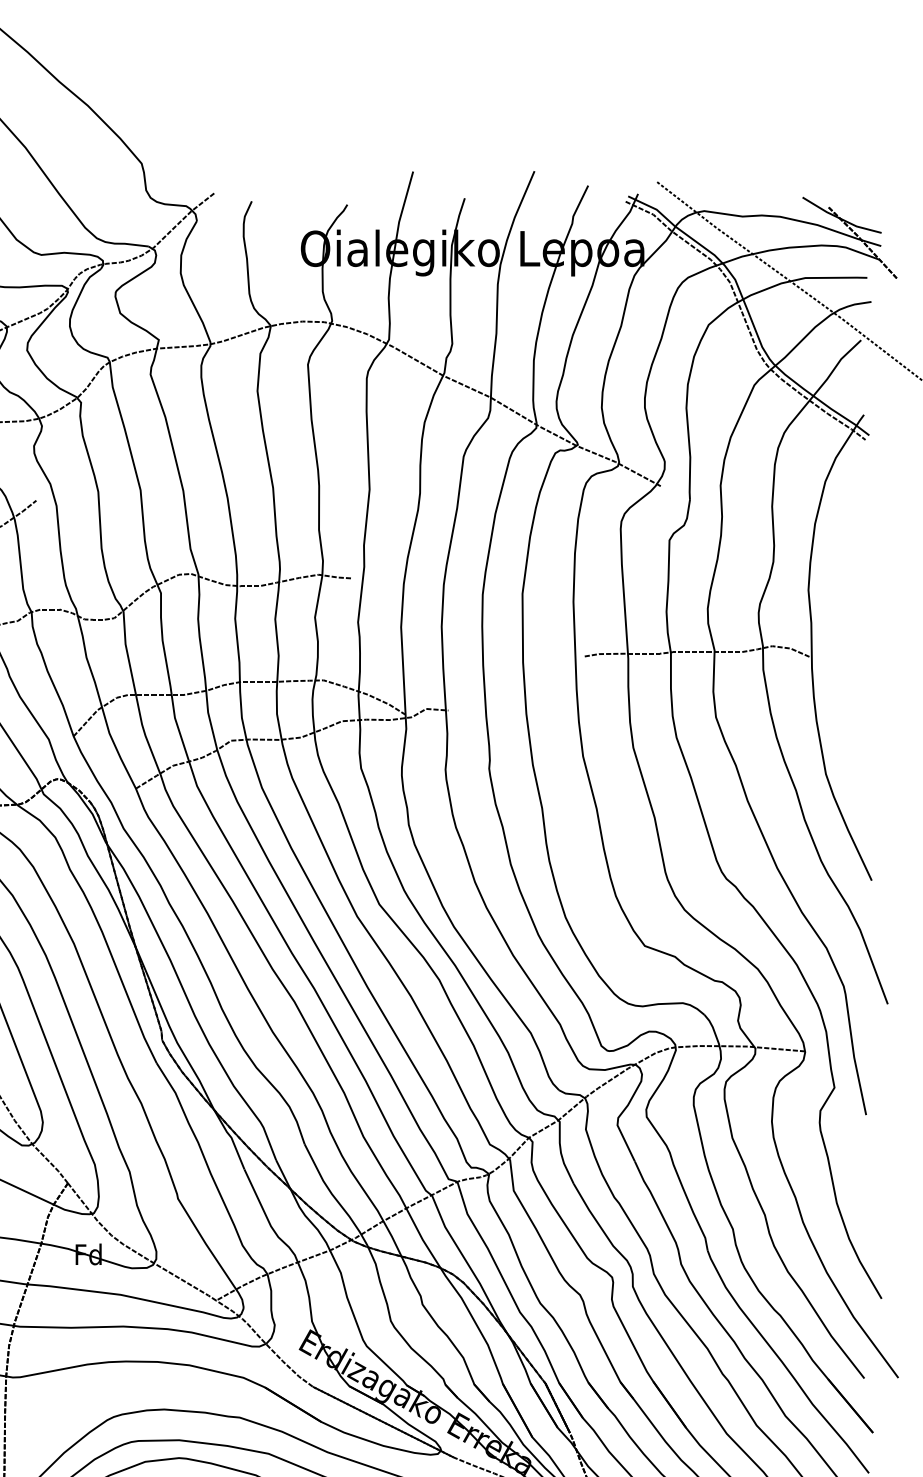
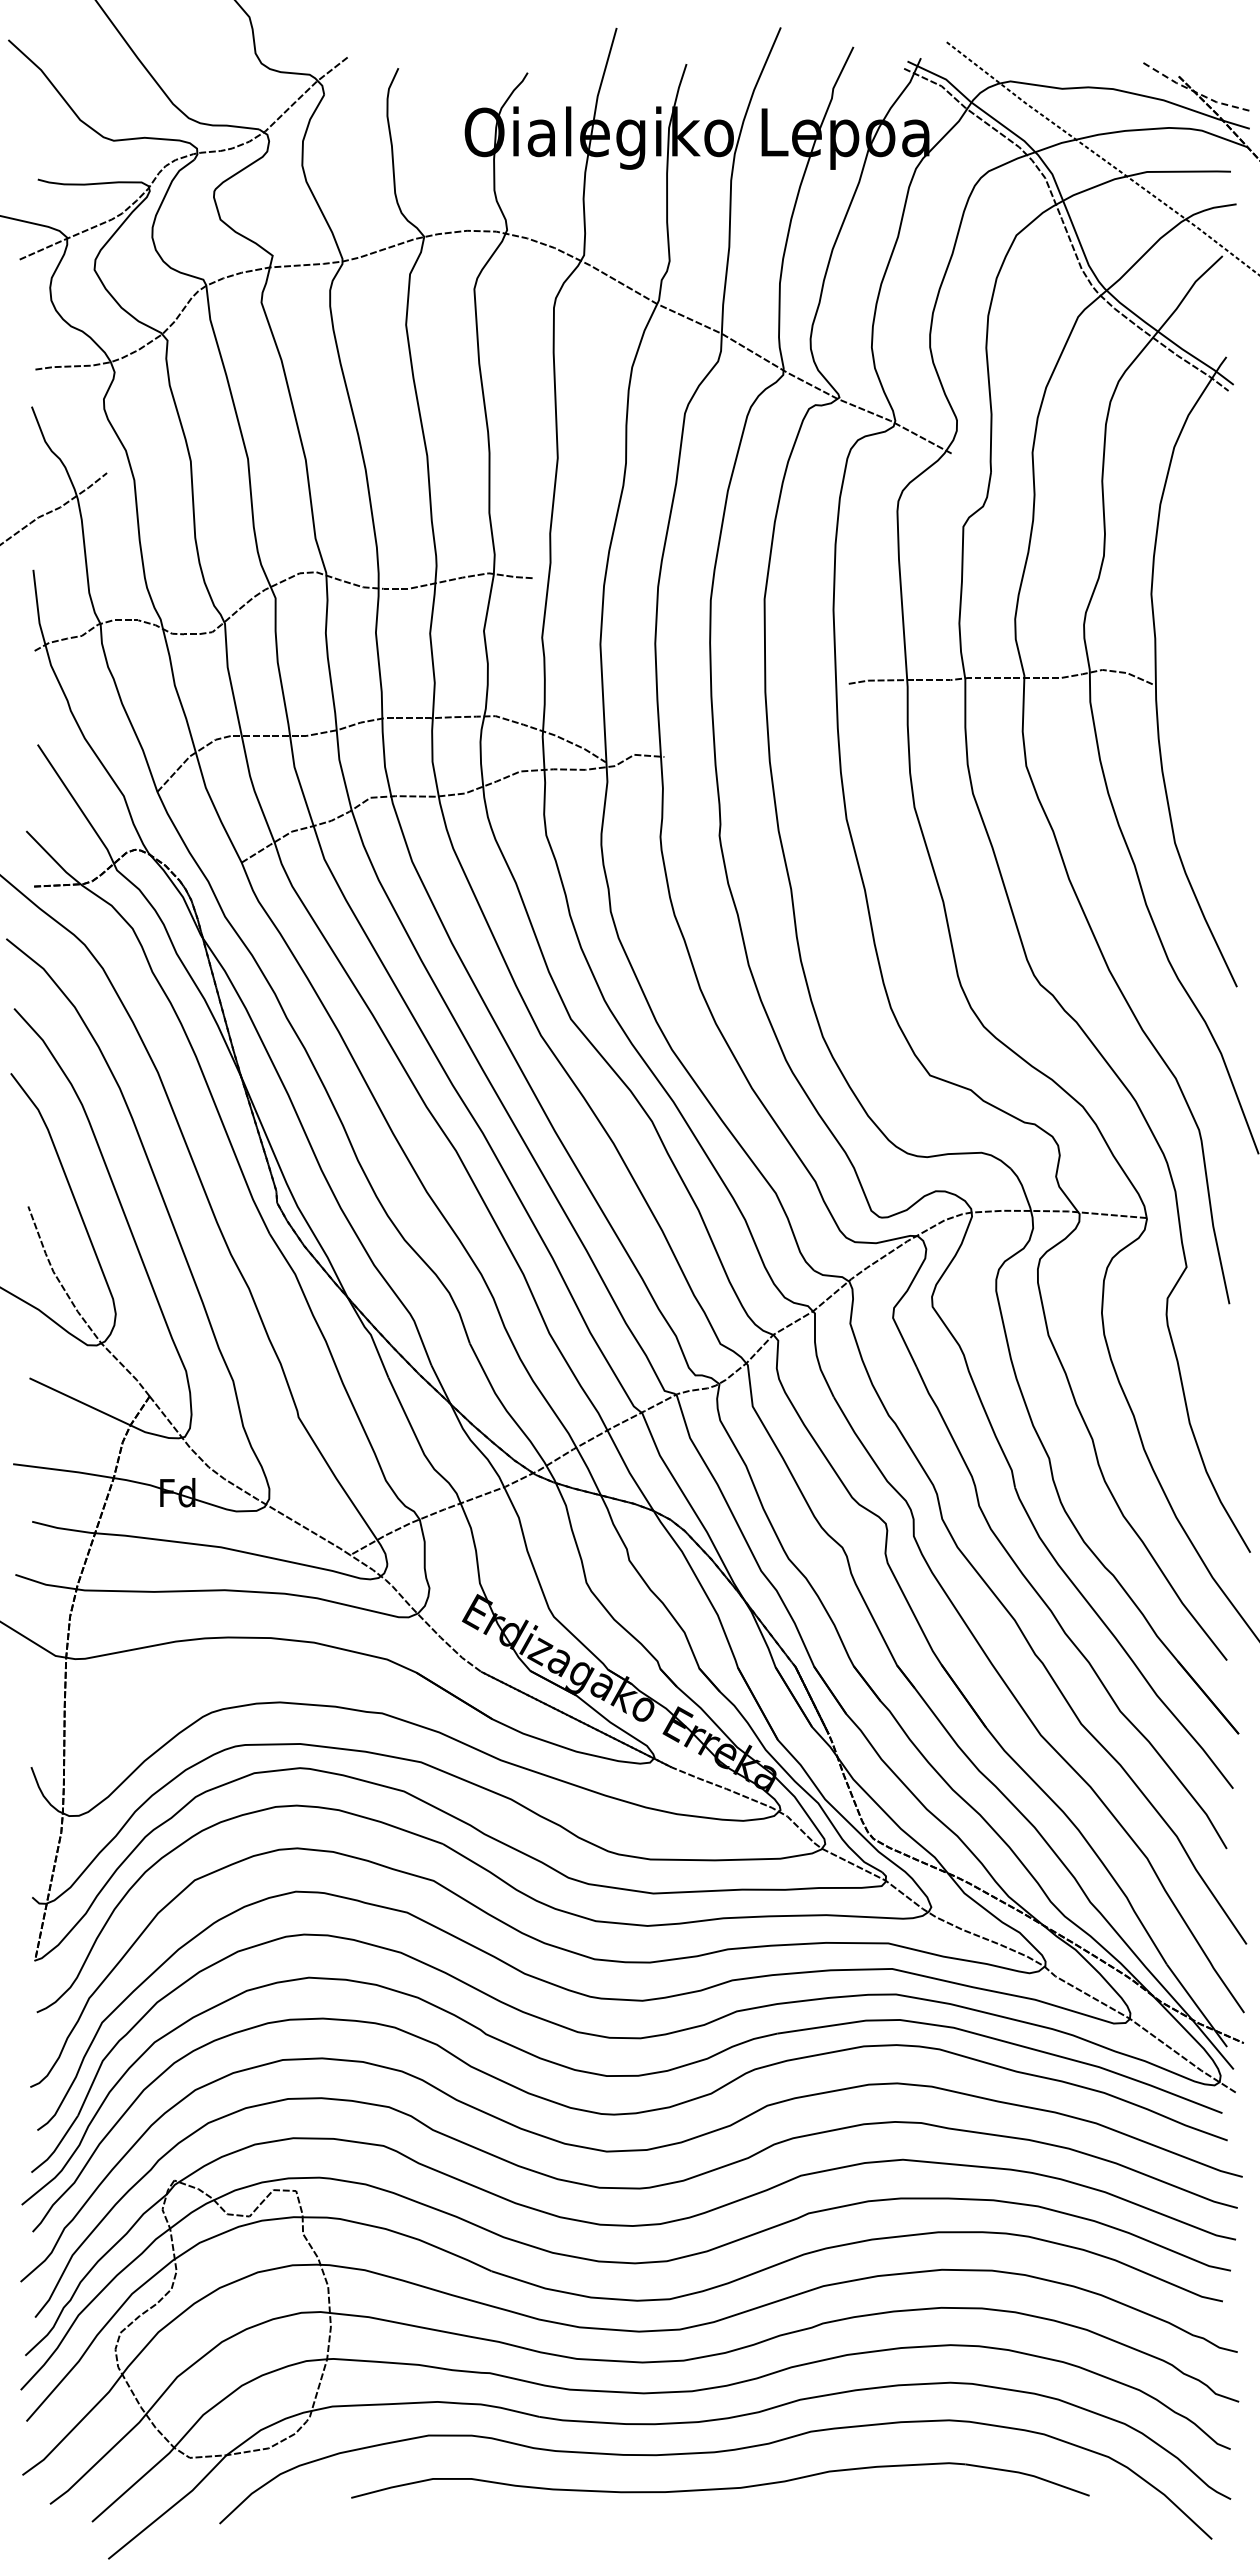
line: (841, 218) -> (1195, 91), solid -> dashed

